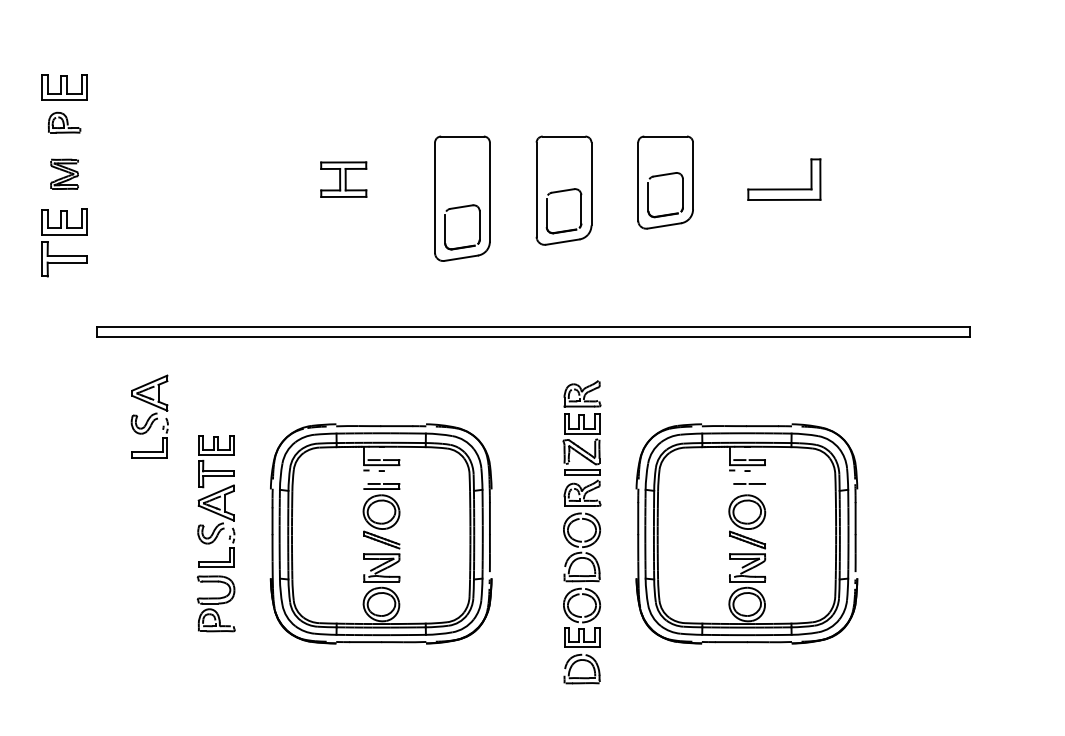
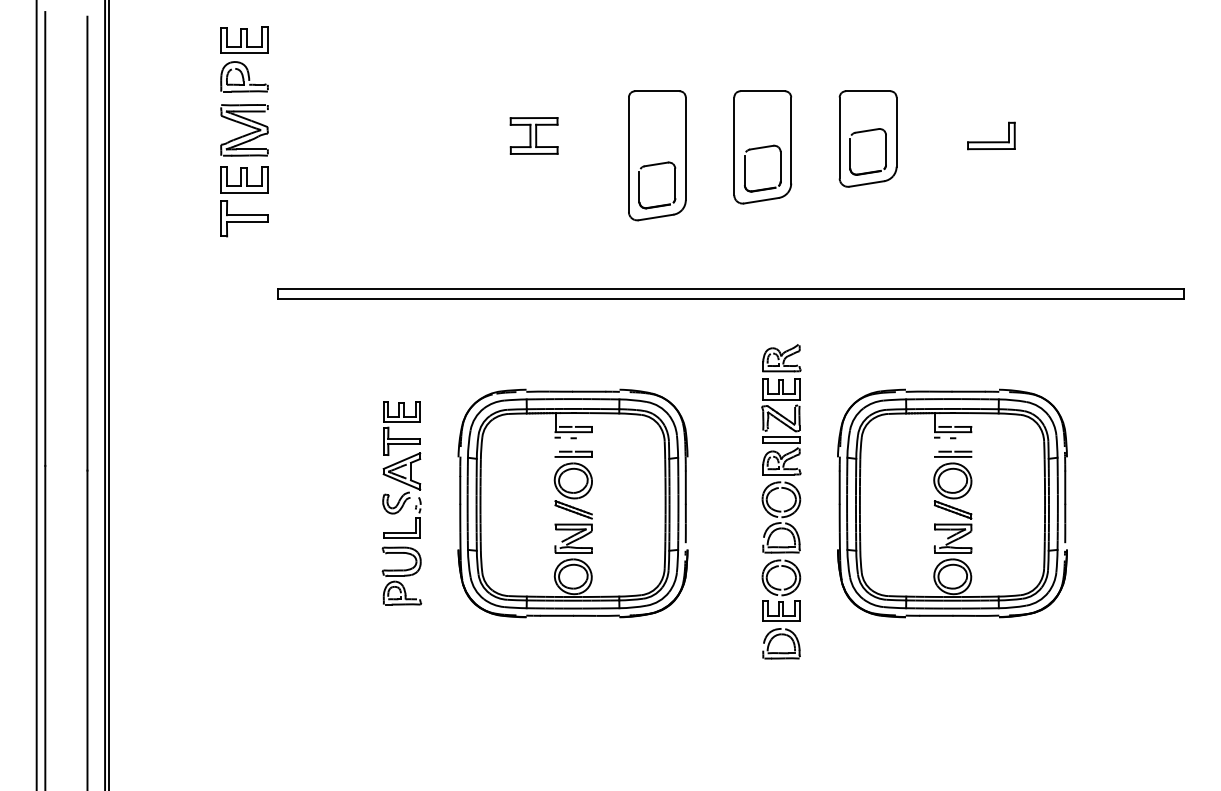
part: (64, 122) -> (244, 76), size x1.43
part: (64, 174) -> (244, 130), size x1.67
part: (784, 179) -> (991, 135), size x0.62
part: (149, 416) -> (332, 381), removed
line: (746, 488) -> (952, 456), added

